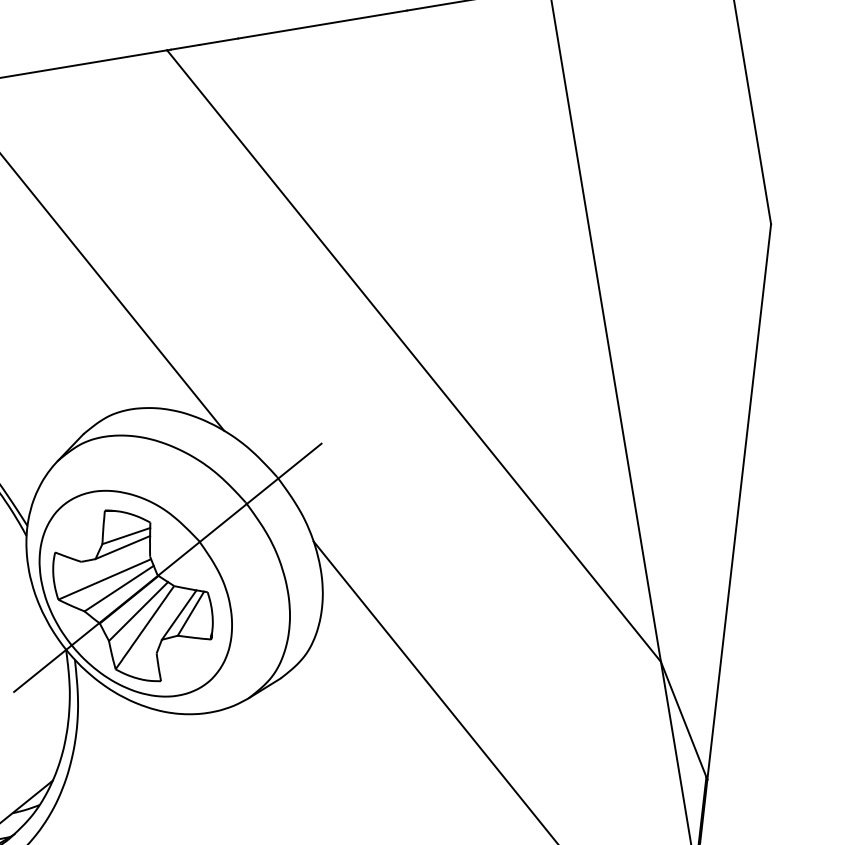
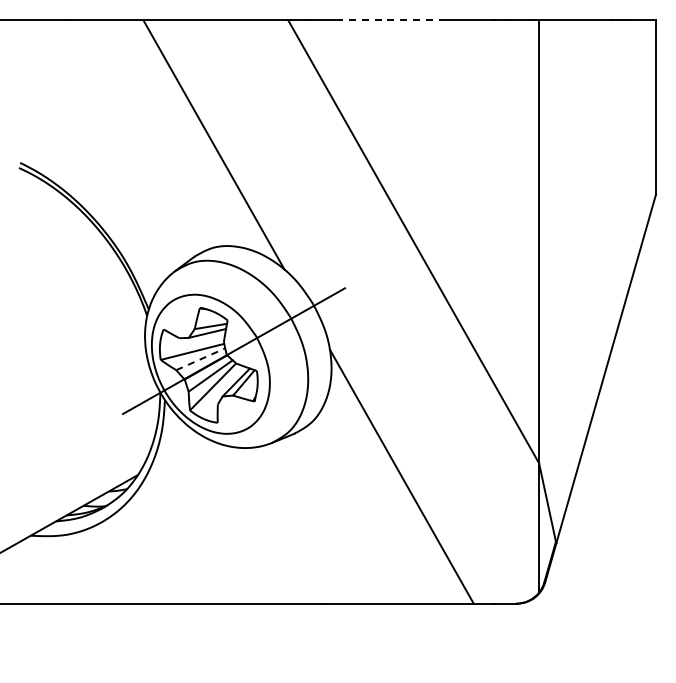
line: (321, 24) -> (389, 20), solid -> dashed
line: (118, 589) -> (200, 359), solid -> dashed

